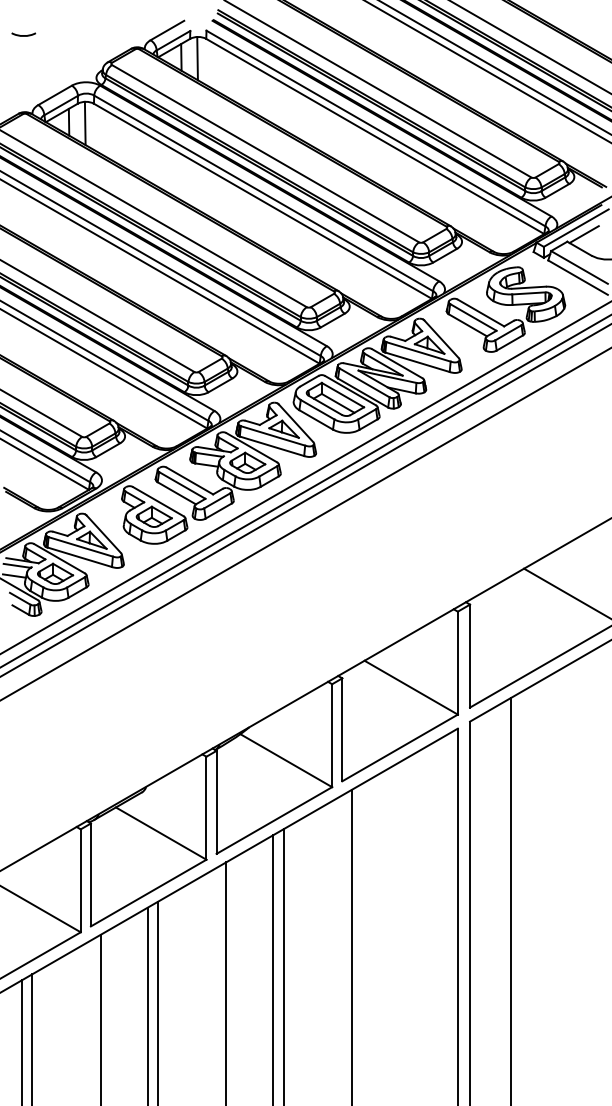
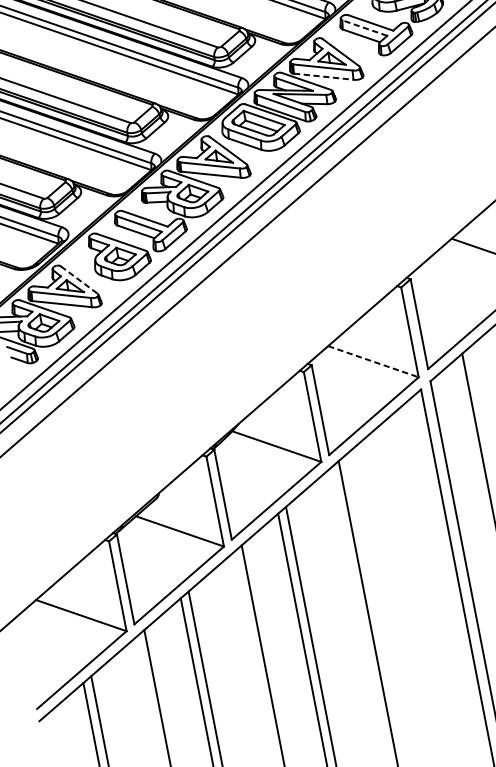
line: (473, 317) -> (364, 28), solid -> dashed
line: (417, 362) -> (323, 76), solid -> dashed
line: (103, 534) -> (78, 280), solid -> dashed
line: (411, 687) -> (373, 361), solid -> dashed

